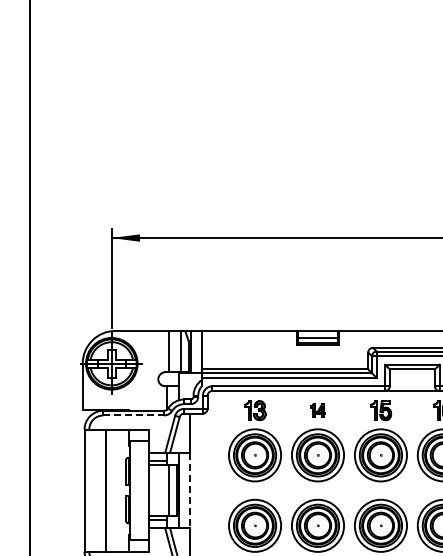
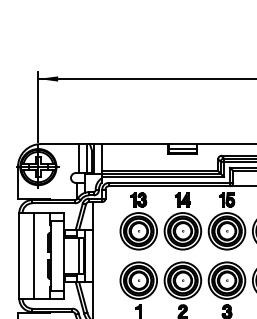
part: (317, 410) -> (182, 199), size x1.43
line: (134, 415) -> (54, 203), dashed -> solid
line: (190, 490) -> (93, 255), dashed -> solid

